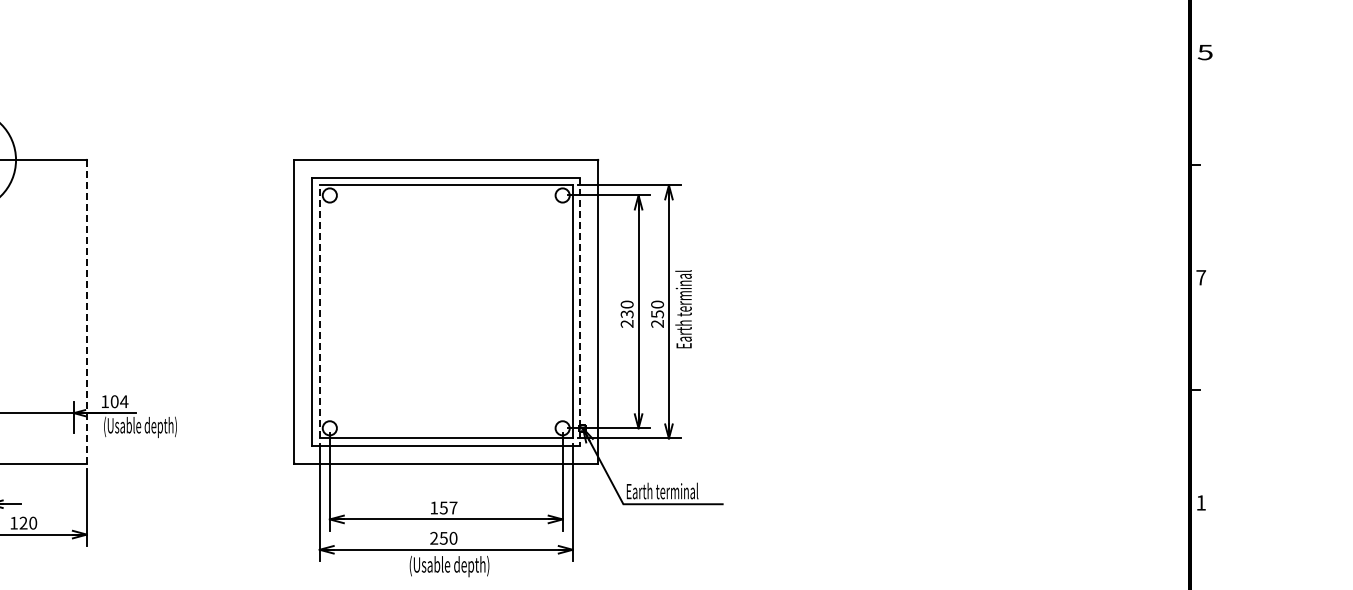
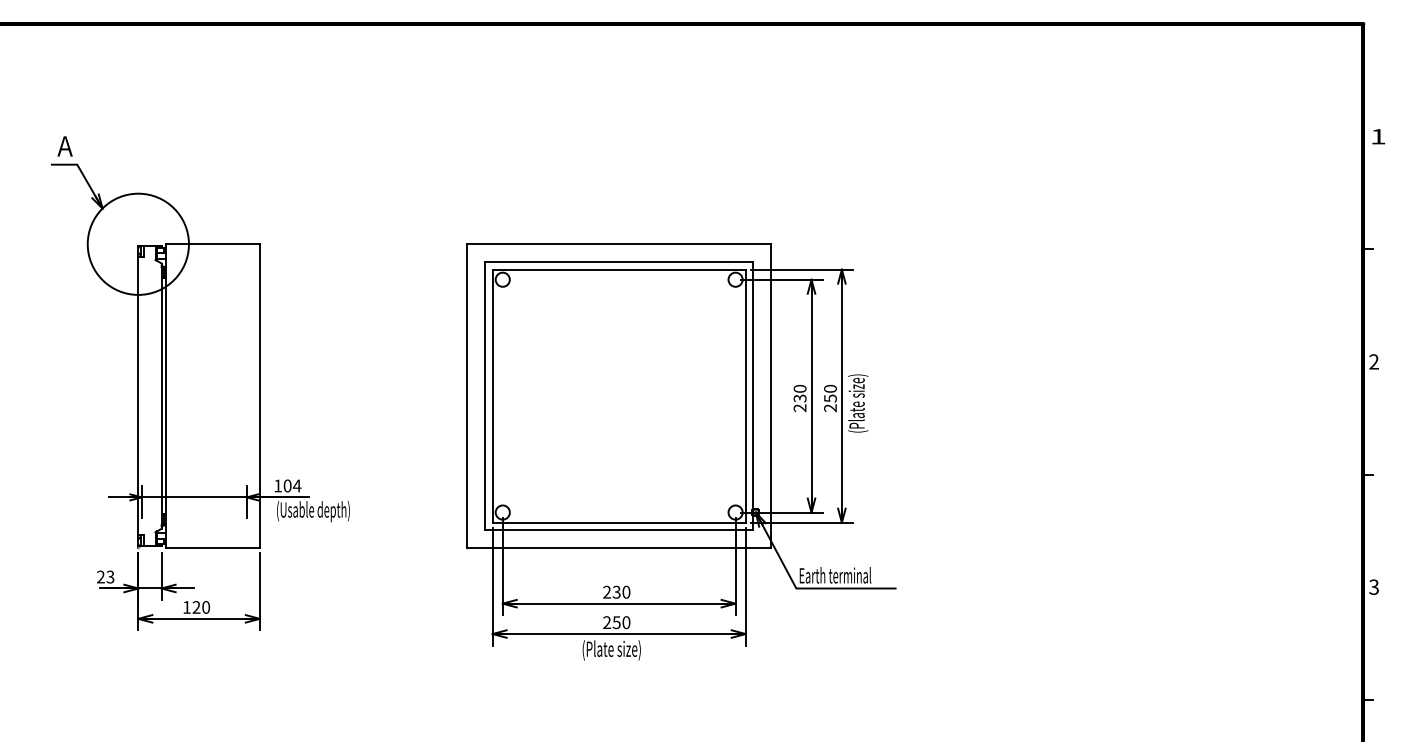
text: (1204, 52) -> (1377, 136), 5 -> 1
text: (1200, 277) -> (1373, 361), 7 -> 2
text: (685, 309) -> (858, 393), Earth terminal -> (Plate size)
line: (86, 312) -> (259, 396), dashed -> solid
line: (319, 312) -> (492, 396), dashed -> solid
line: (580, 312) -> (753, 396), dashed -> solid
text: (1200, 502) -> (1373, 586), 1 -> 3
text: (443, 507) -> (616, 591), 157 -> 230
text: (451, 566) -> (624, 650), (Usable depth) -> (Plate size)

